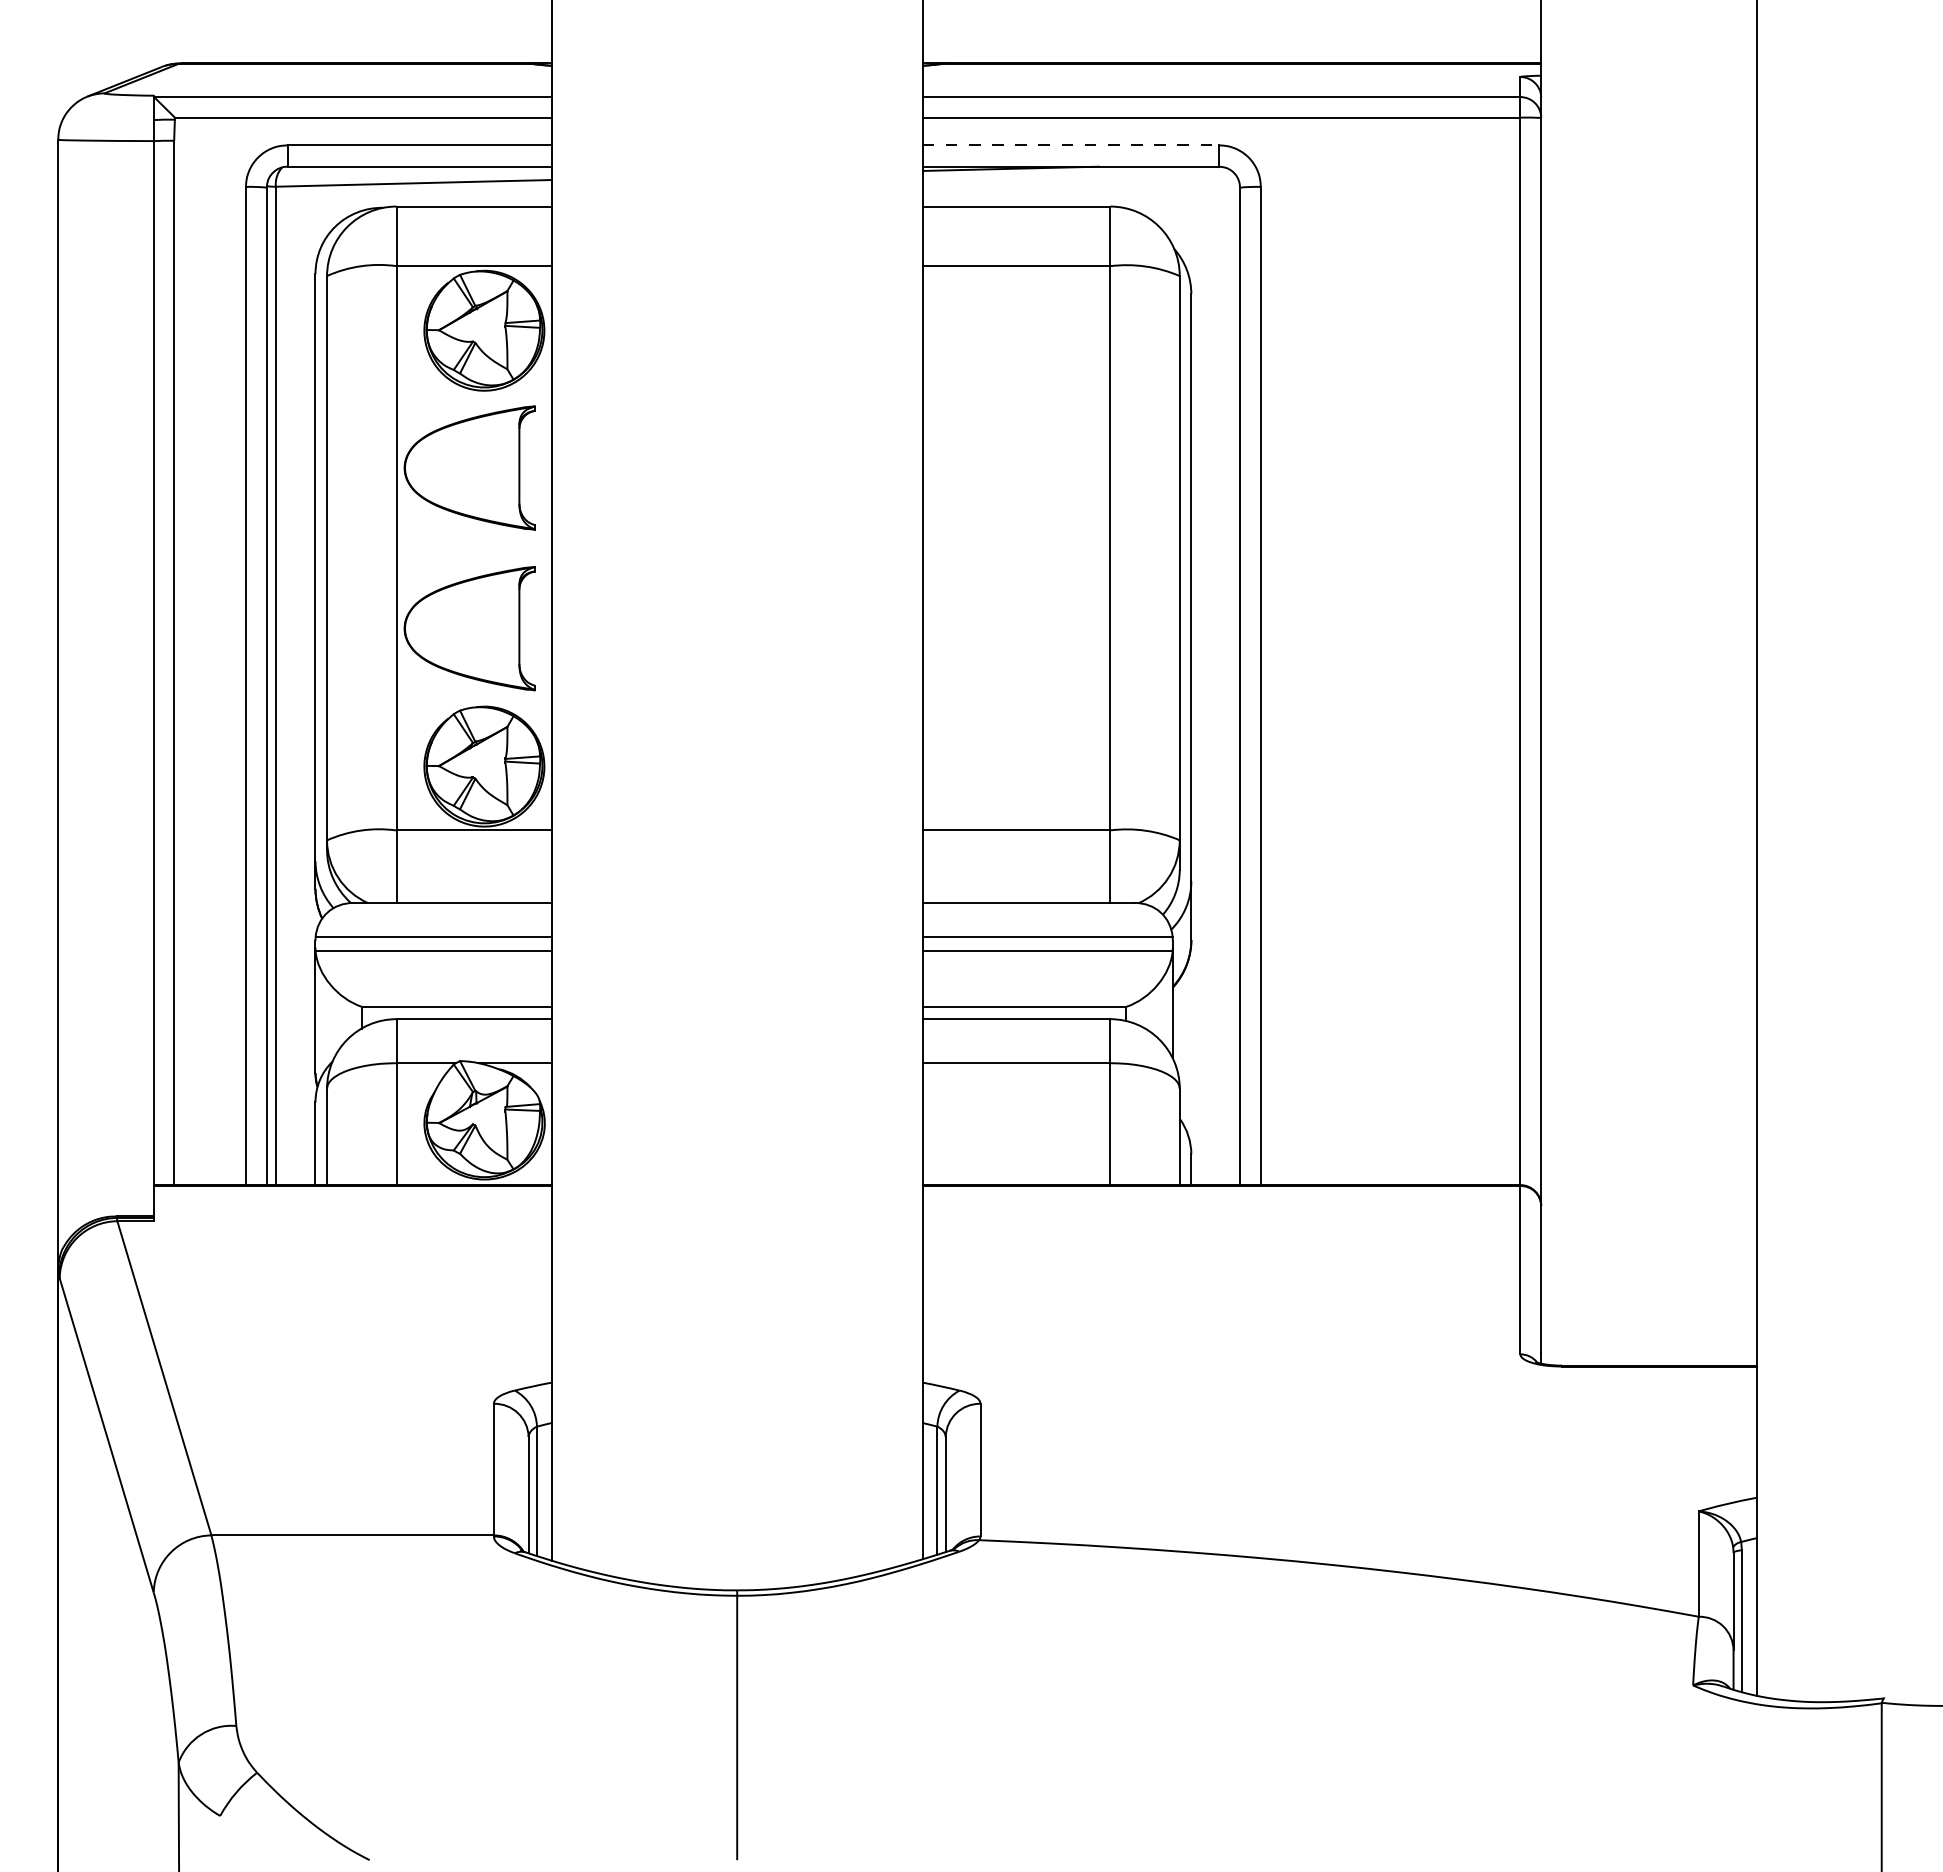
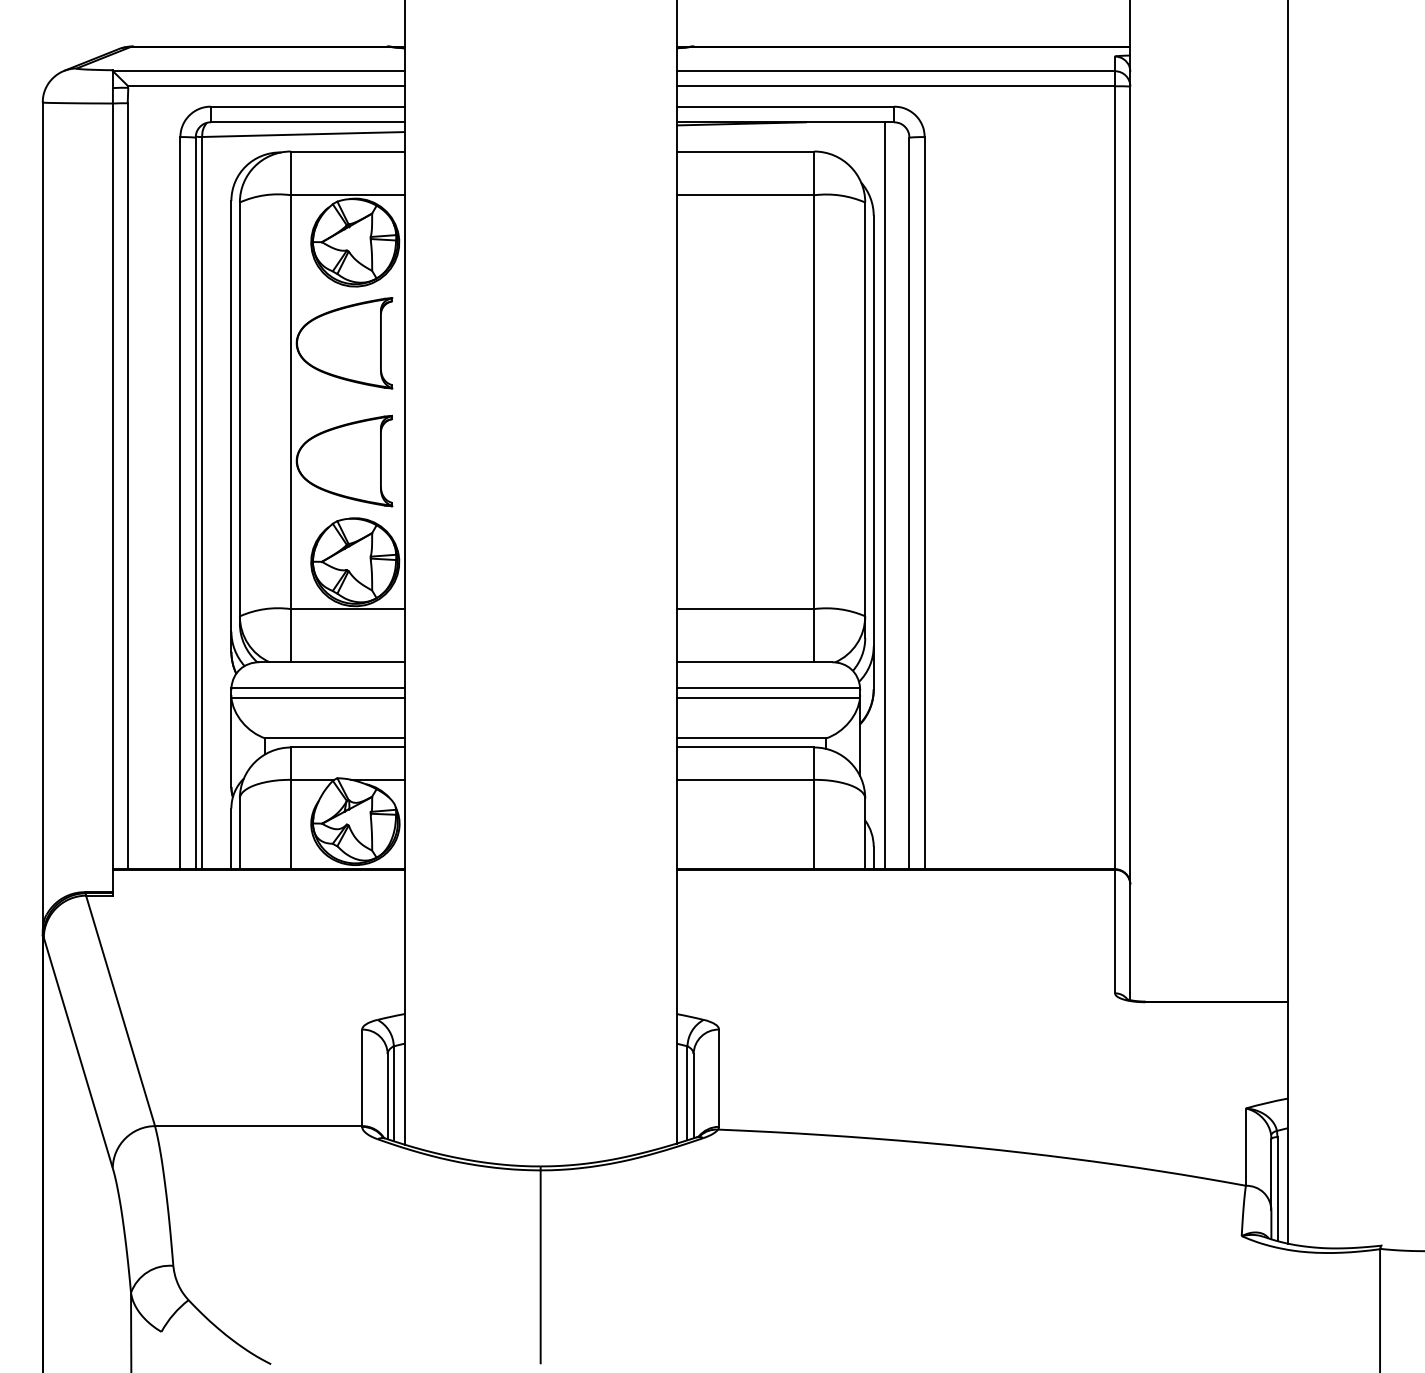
line: (1071, 145) -> (785, 106), dashed -> solid
line: (1207, 675) -> (885, 495), added

